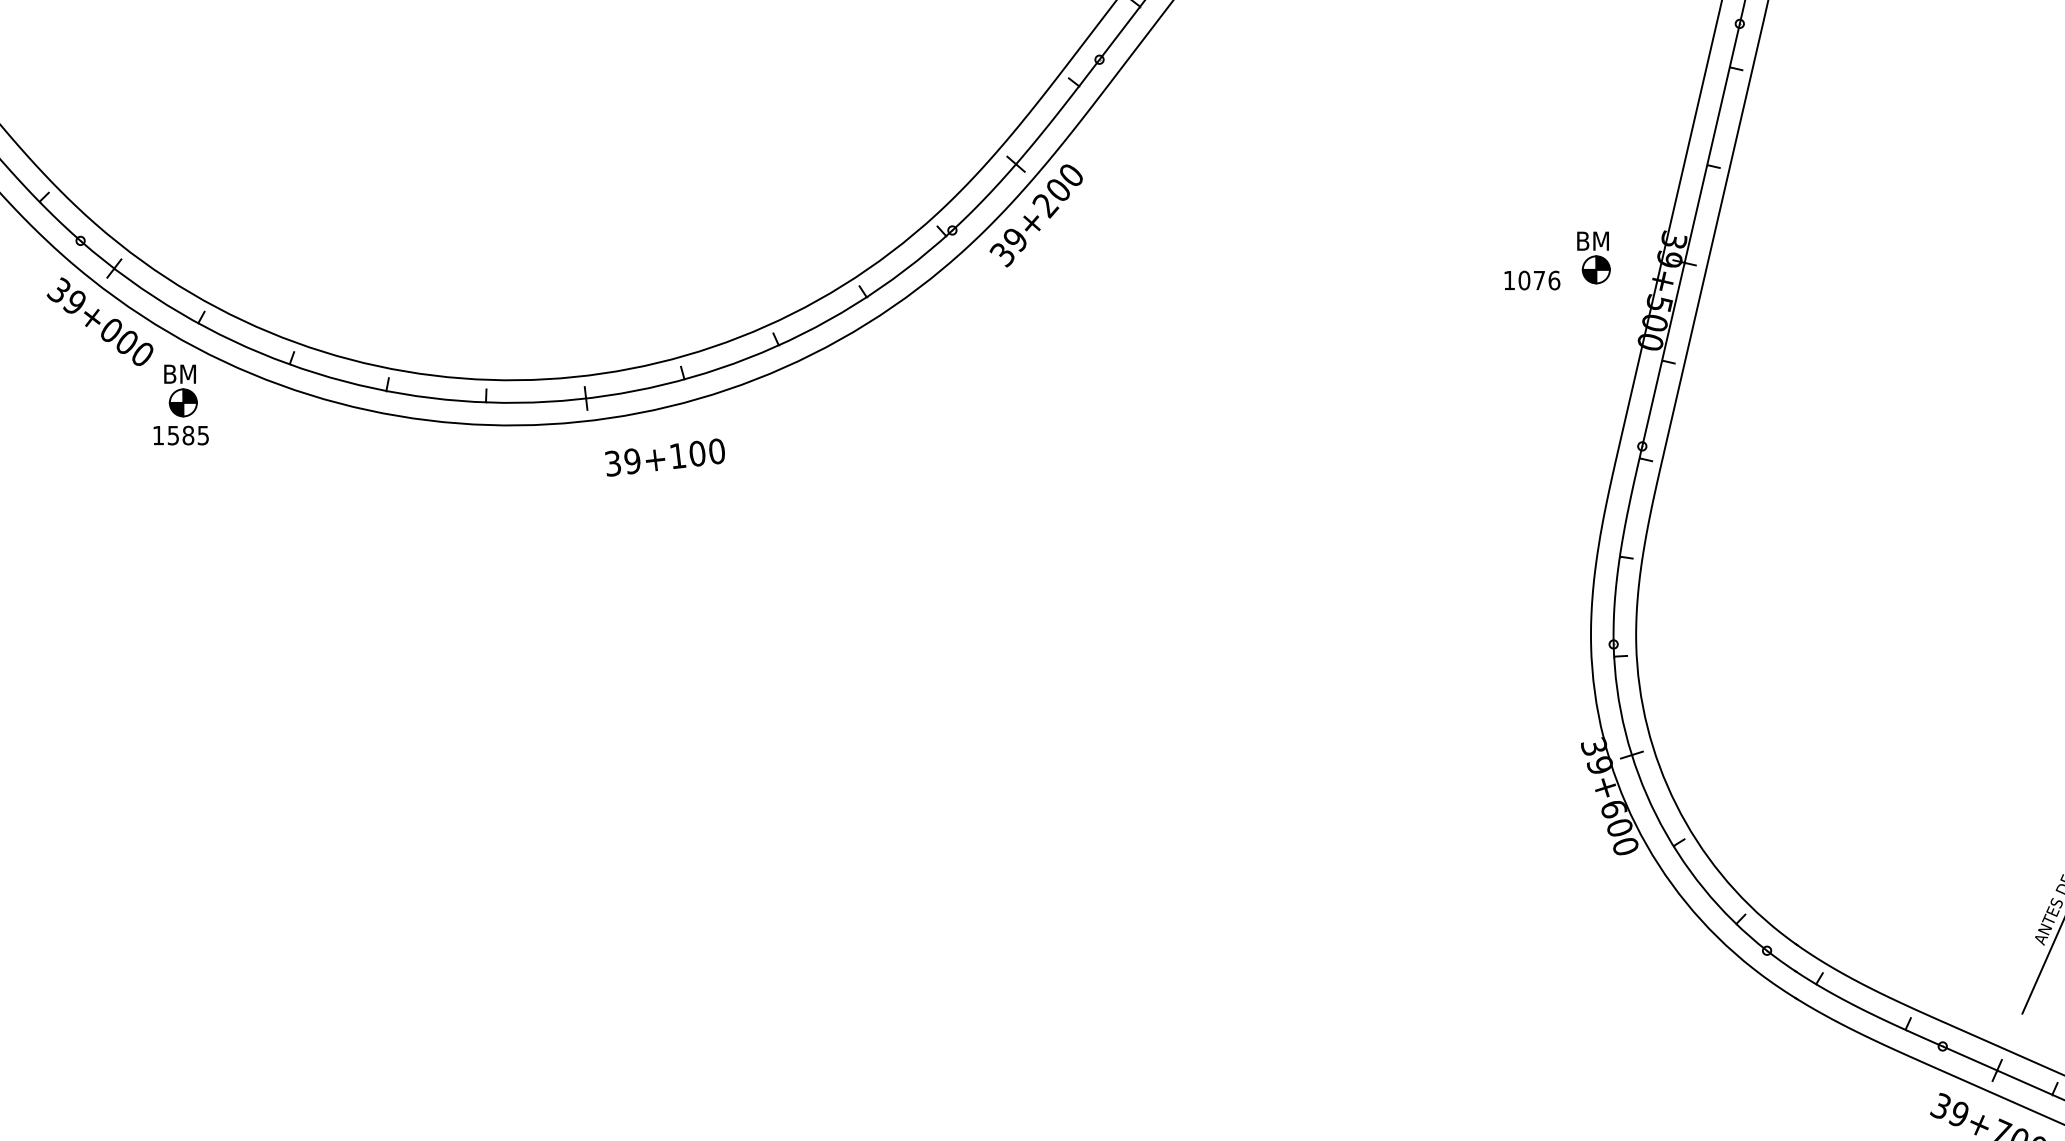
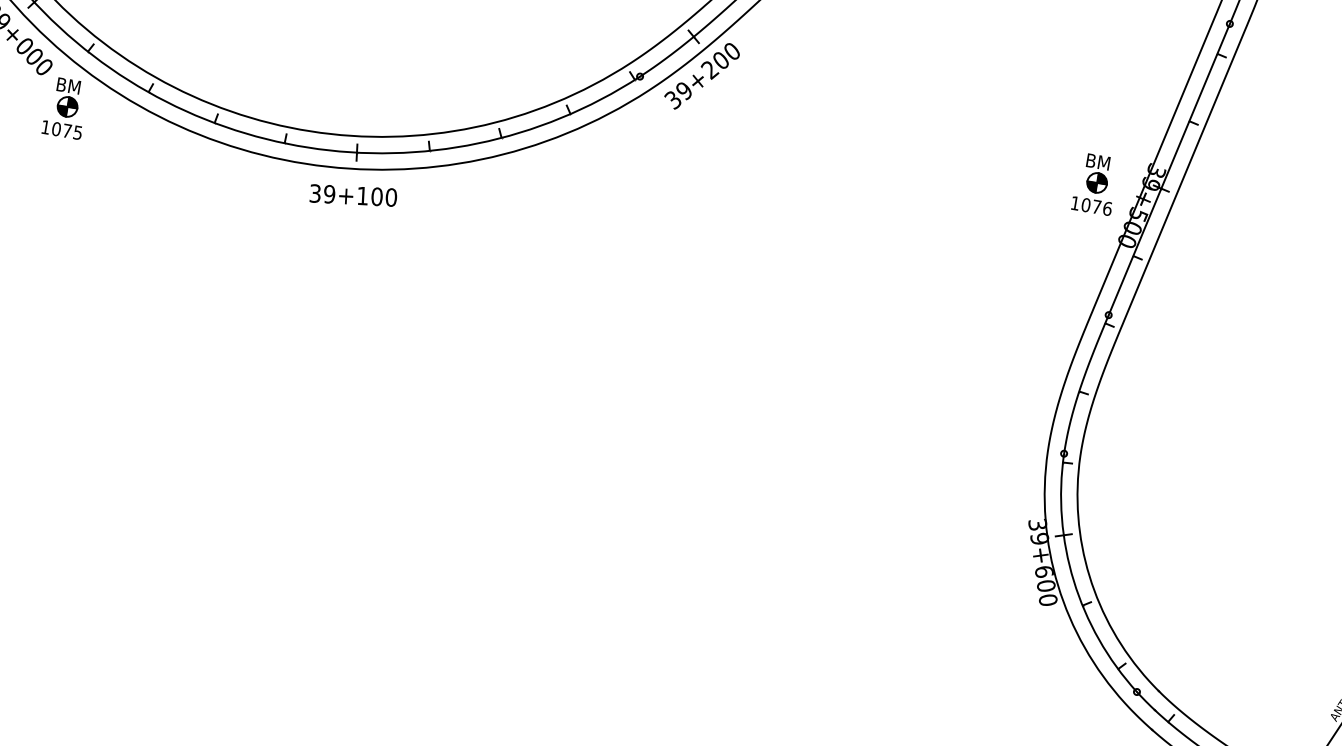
text: (1532, 280) -> (1091, 206), moved
text: (180, 435) -> (61, 129), 1585 -> 1075
text: (664, 457) -> (352, 195), moved

